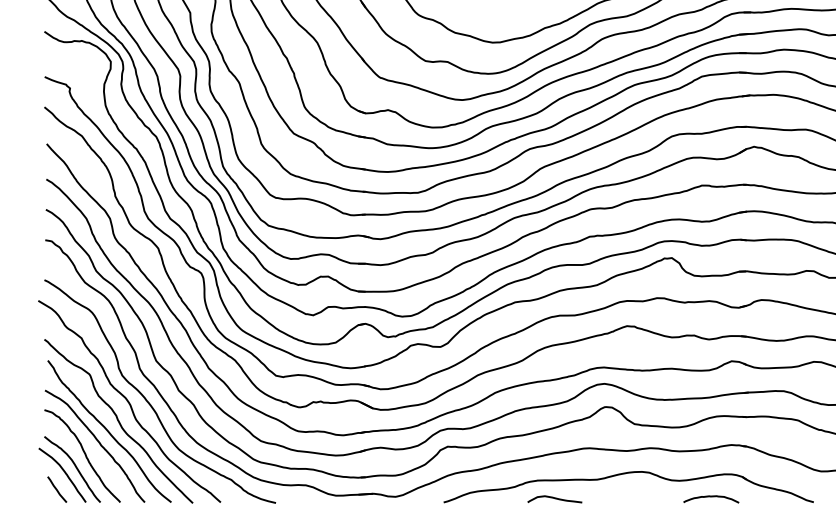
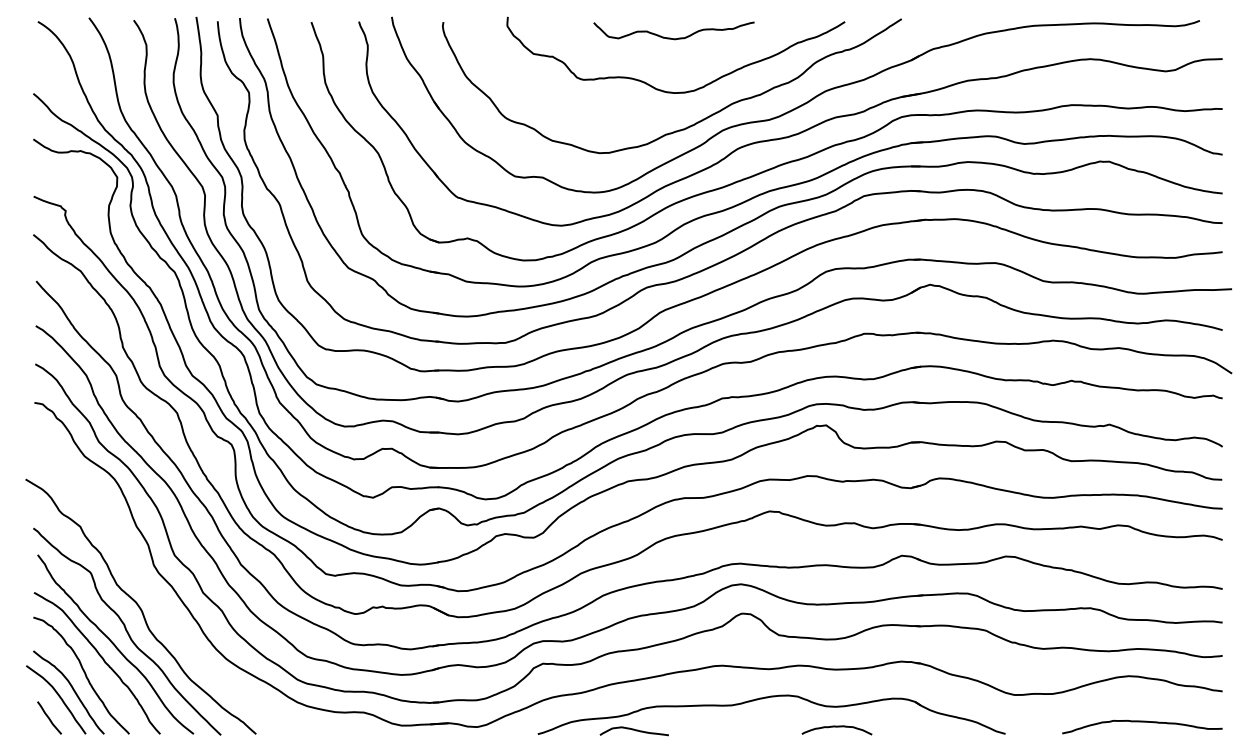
curve: (146, 399) -> (162, 603), removed
curve: (710, 497) -> (836, 727), moved
curve: (554, 498) -> (633, 730), moved

